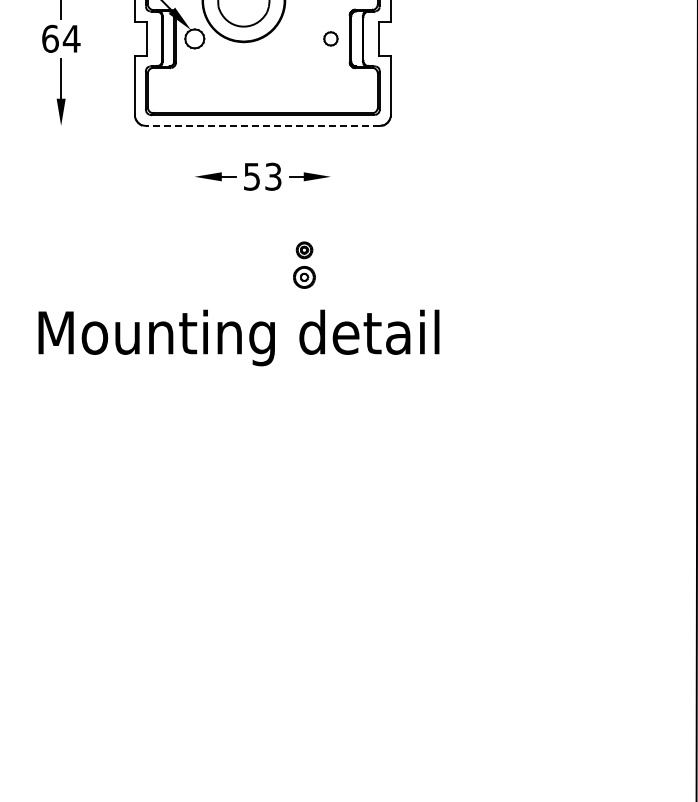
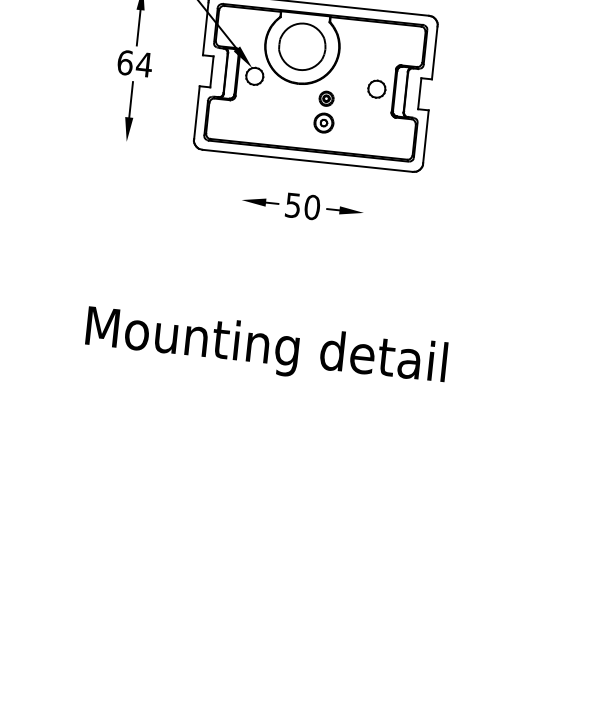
part: (330, 38) -> (376, 88), size x1.43
line: (262, 125) -> (307, 160), dashed -> solid
text: (273, 176) -> (312, 207), 53 -> 50
part: (304, 264) -> (325, 111), moved

